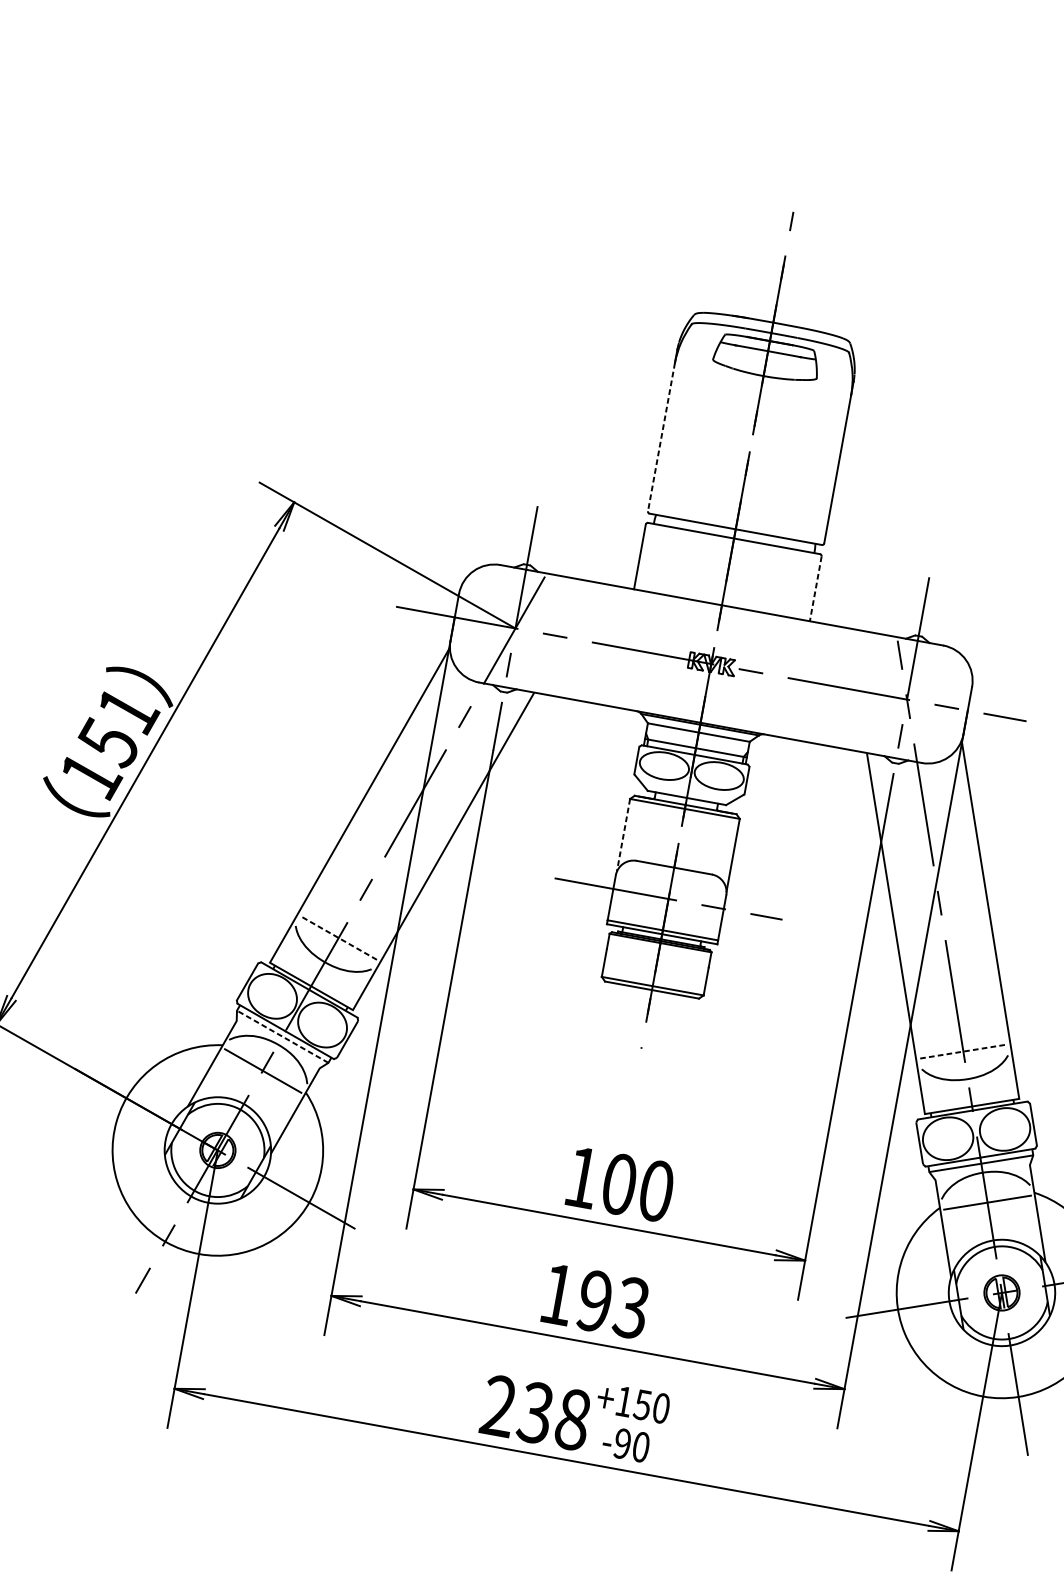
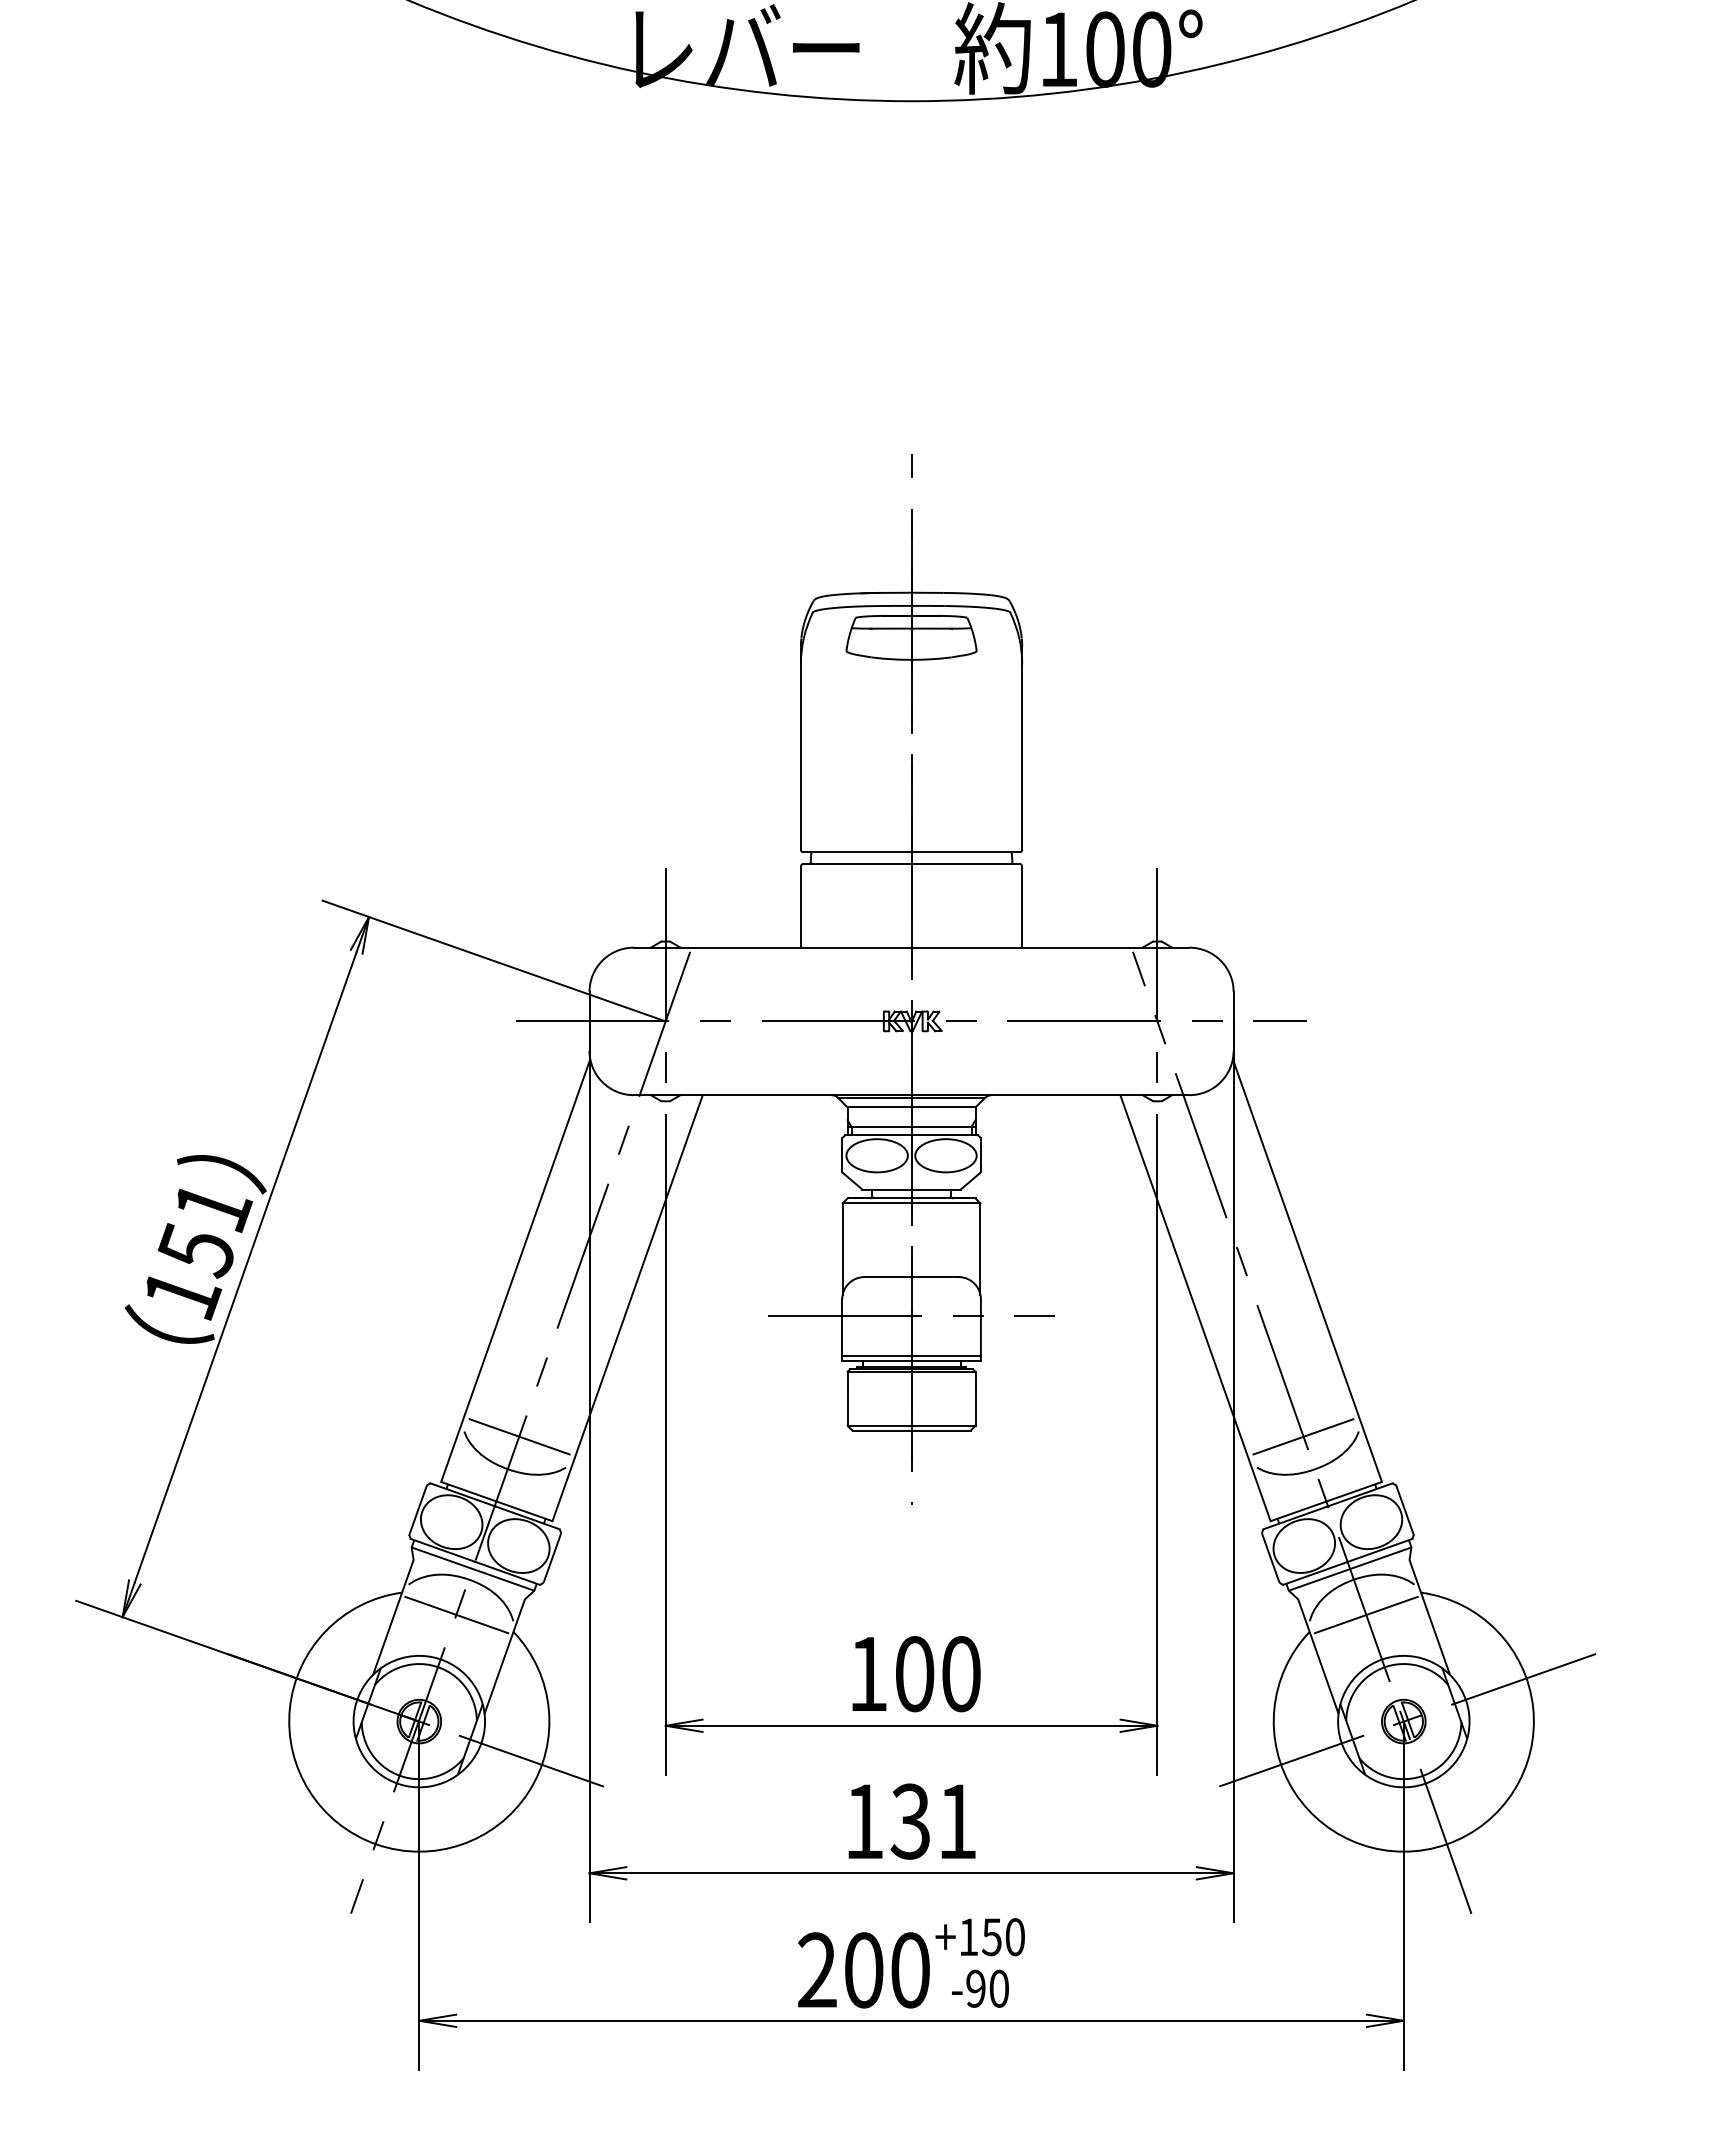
line: (661, 437) -> (800, 757), dashed -> solid
line: (815, 588) -> (1021, 906), dashed -> solid
line: (623, 834) -> (842, 1248), dashed -> solid
line: (338, 937) -> (519, 1436), dashed -> solid
line: (282, 1036) -> (472, 1568), dashed -> solid
line: (963, 1051) -> (1303, 1436), dashed -> solid
text: (612, 1304) -> (933, 1821), 193 -> 131
text: (553, 1416) -> (886, 1970), 238 -> 200

